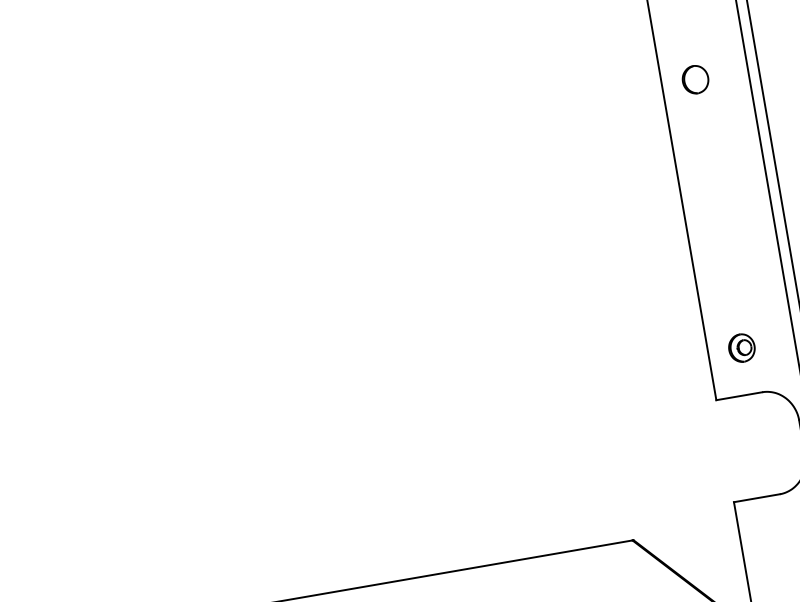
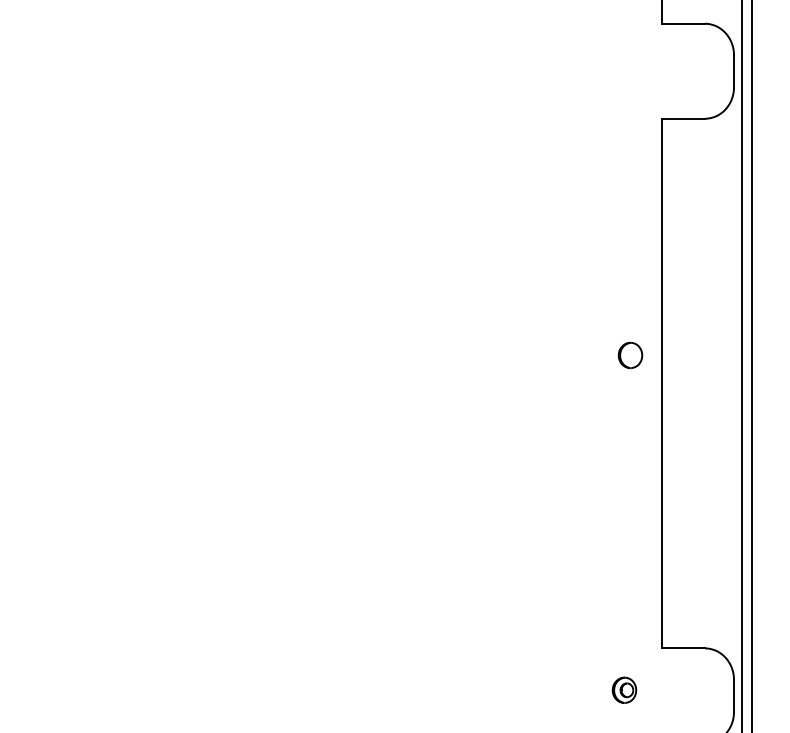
part: (695, 79) -> (630, 355), moved
part: (741, 347) -> (624, 689), moved

